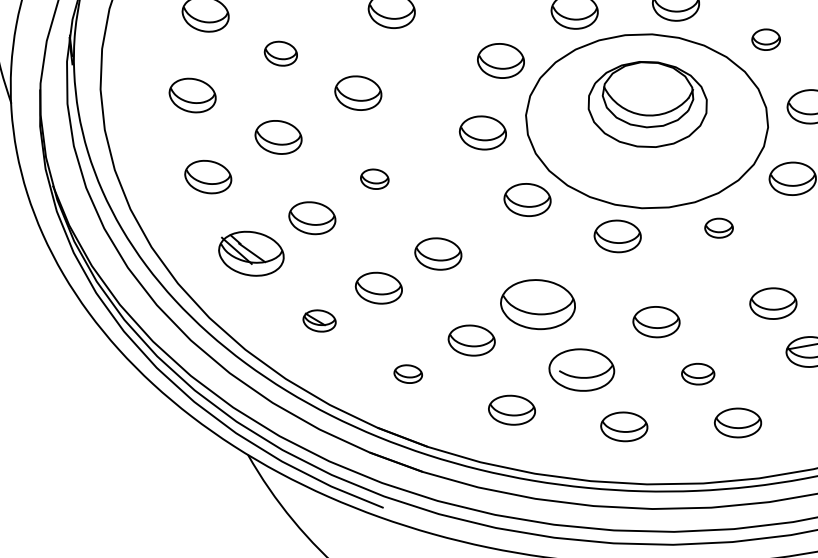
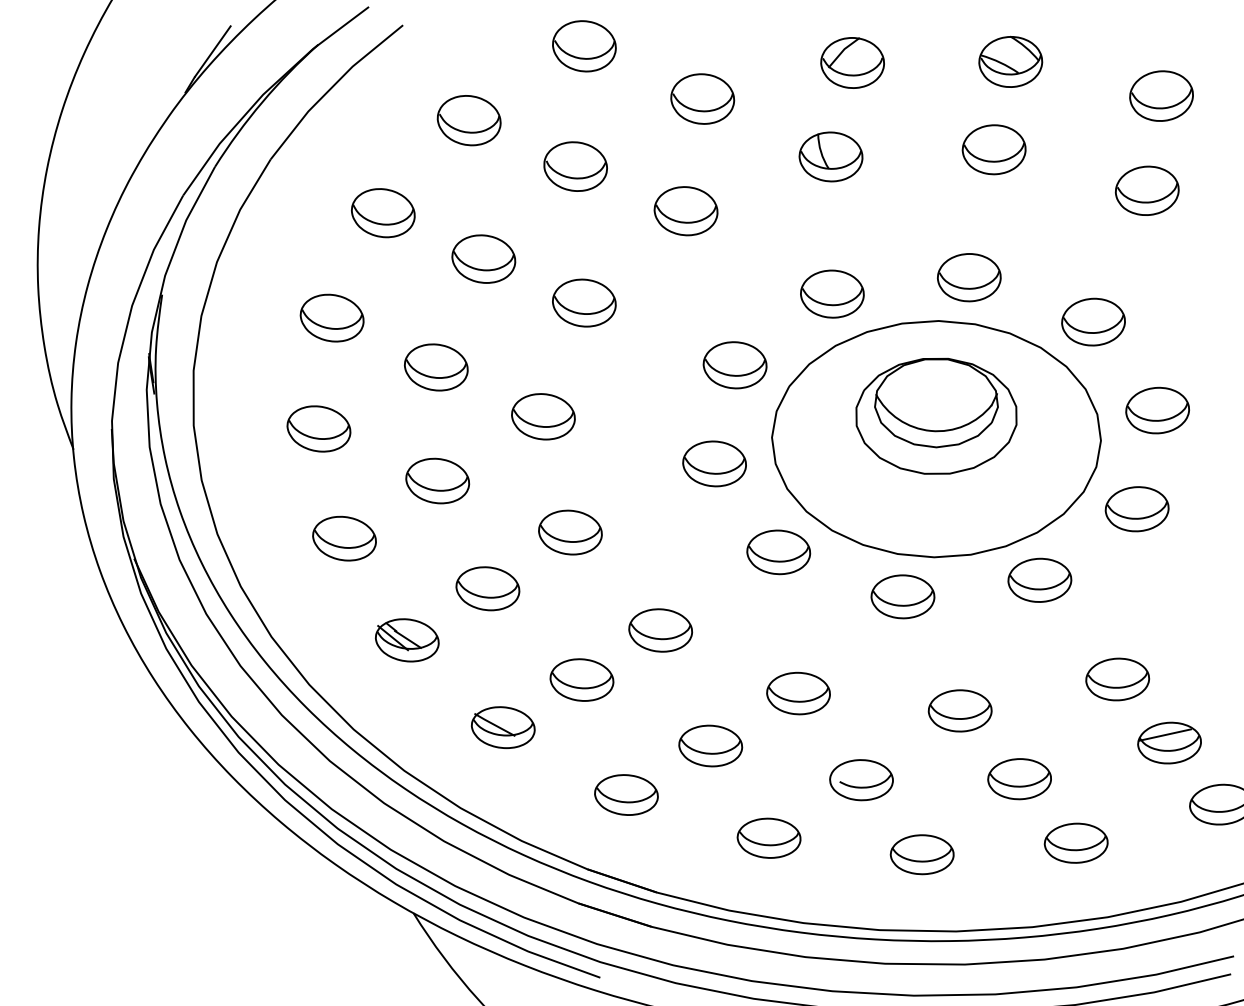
part: (766, 39) -> (1093, 321), size x1.67
part: (281, 53) -> (436, 367), size x1.43
part: (374, 179) -> (570, 532), size x1.67
part: (718, 227) -> (1039, 579), size x1.67
part: (251, 253) -> (407, 640), size x0.71
part: (537, 304) -> (798, 693), size x0.62
part: (319, 320) -> (503, 727), size x1.43
part: (581, 370) -> (861, 780), size x0.71
part: (408, 373) -> (626, 794), size x1.67
part: (698, 374) -> (1019, 779), size x1.43

